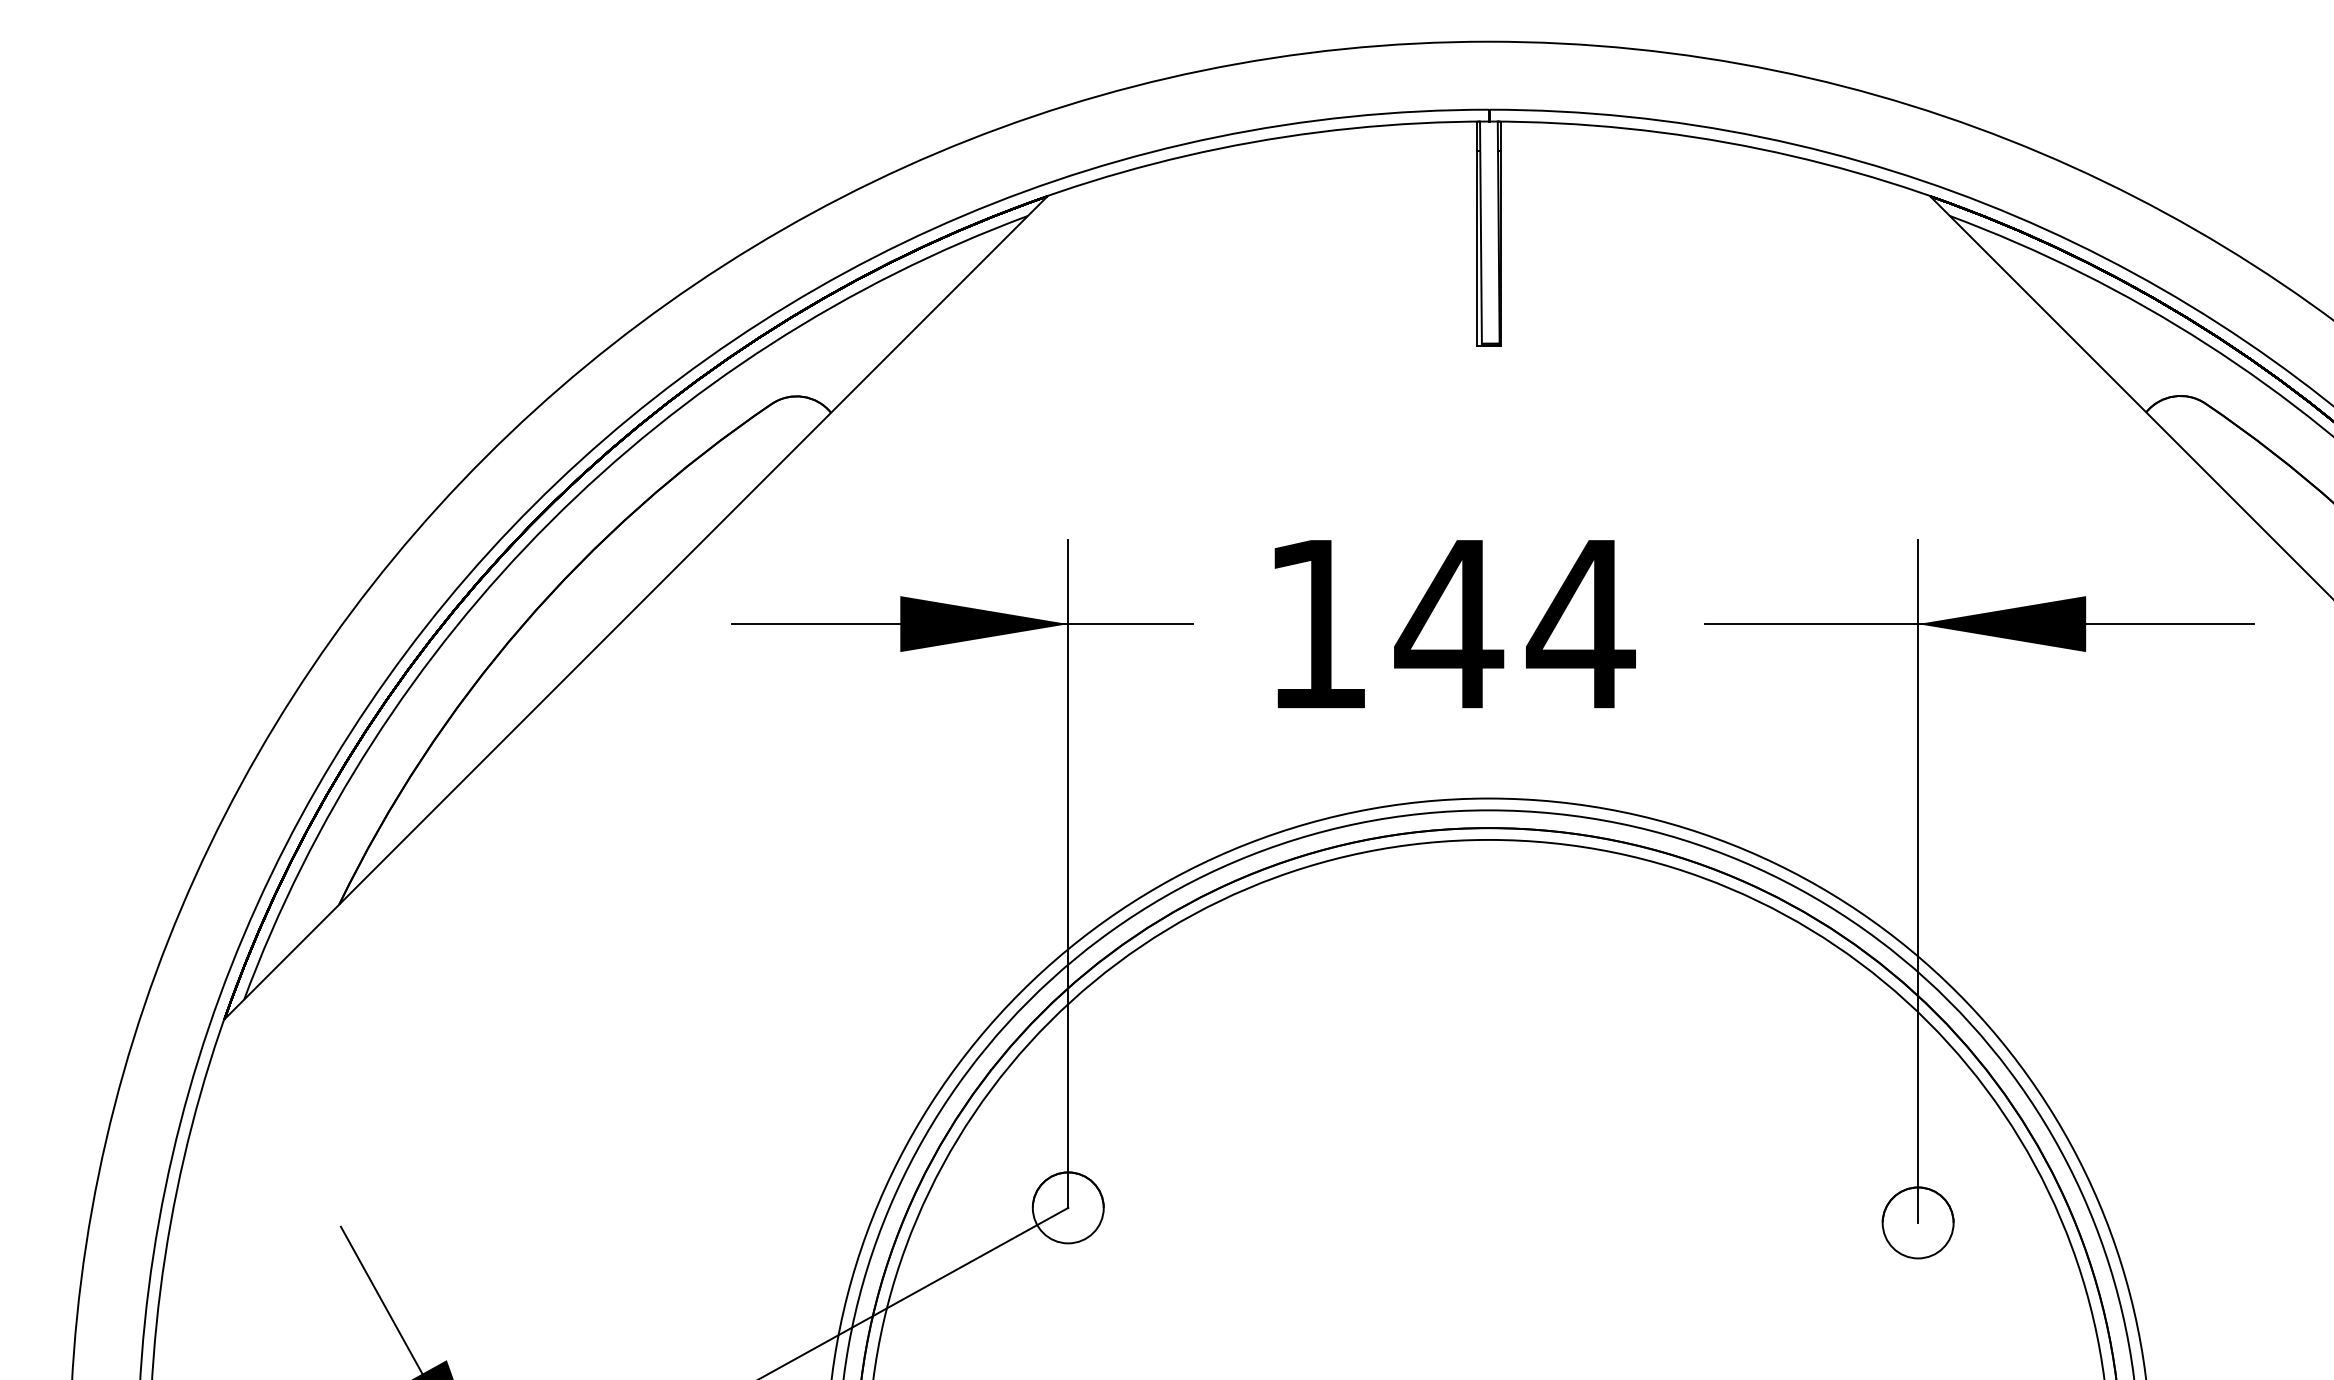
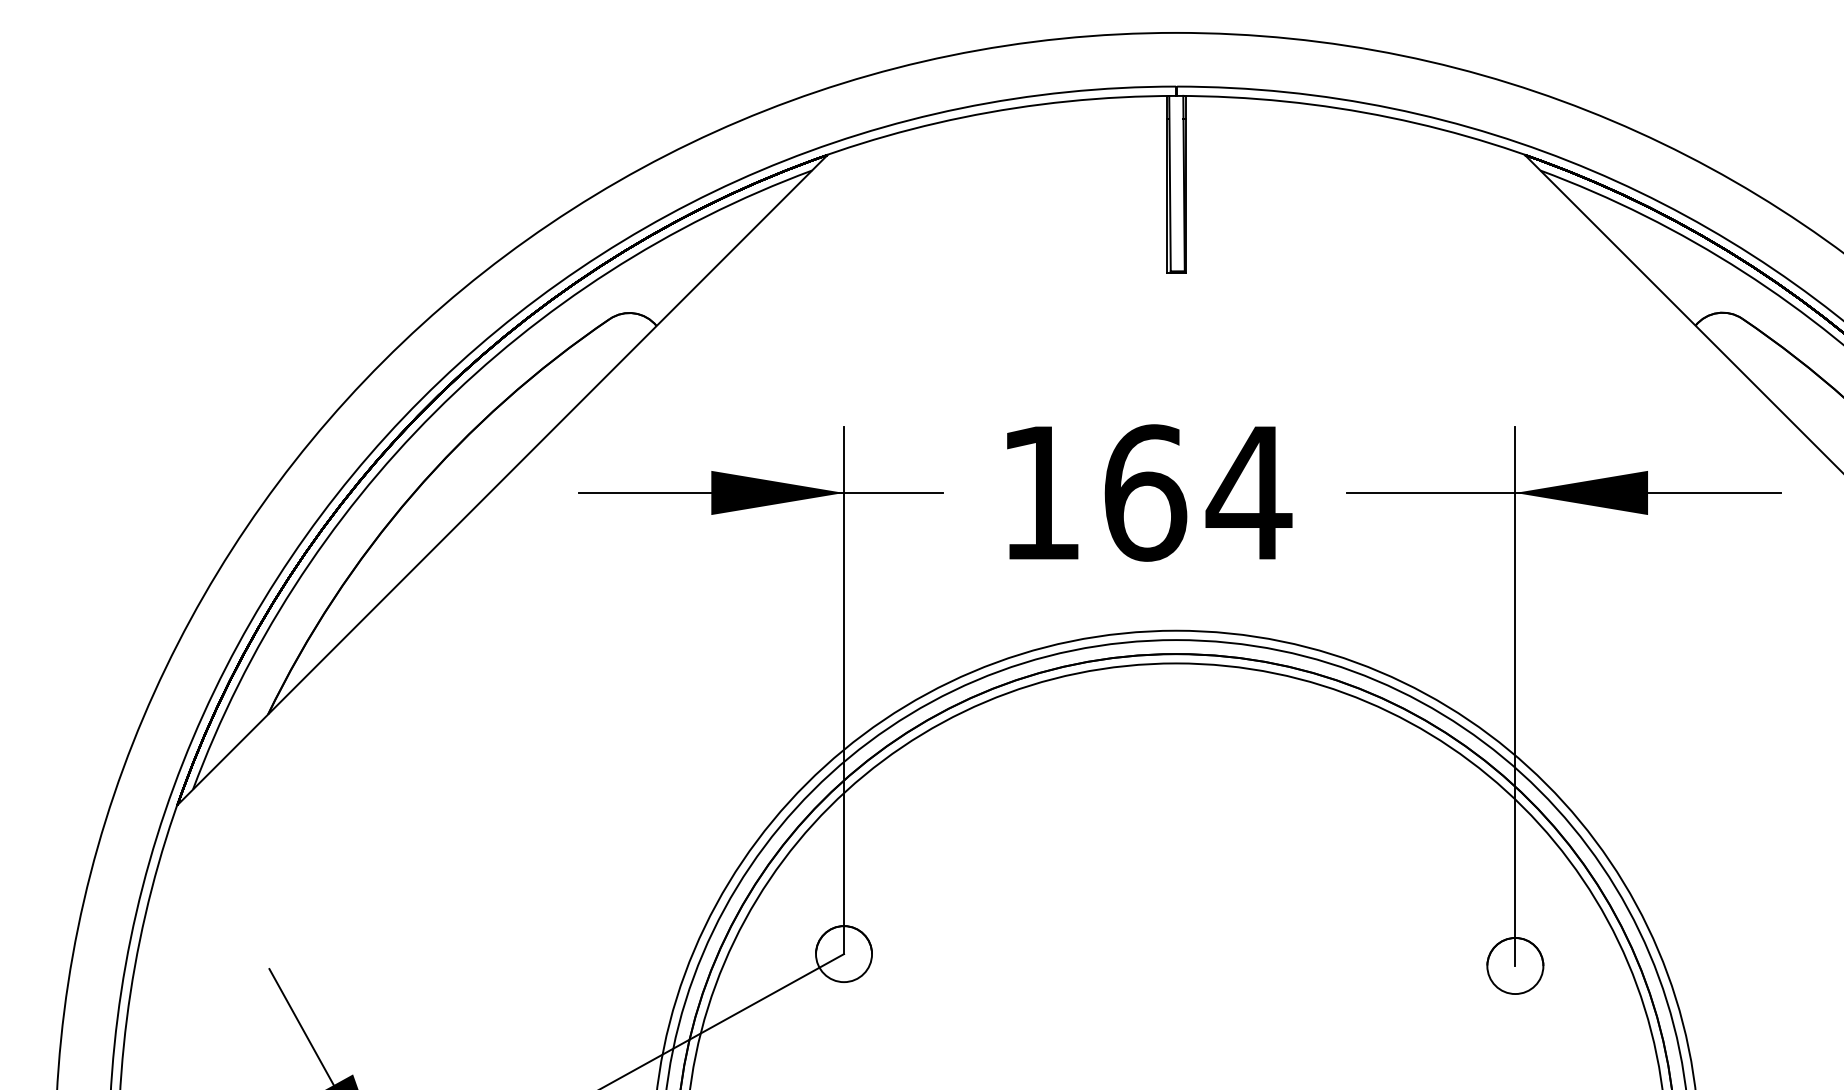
text: (1448, 623) -> (1144, 492), 144 -> 164

